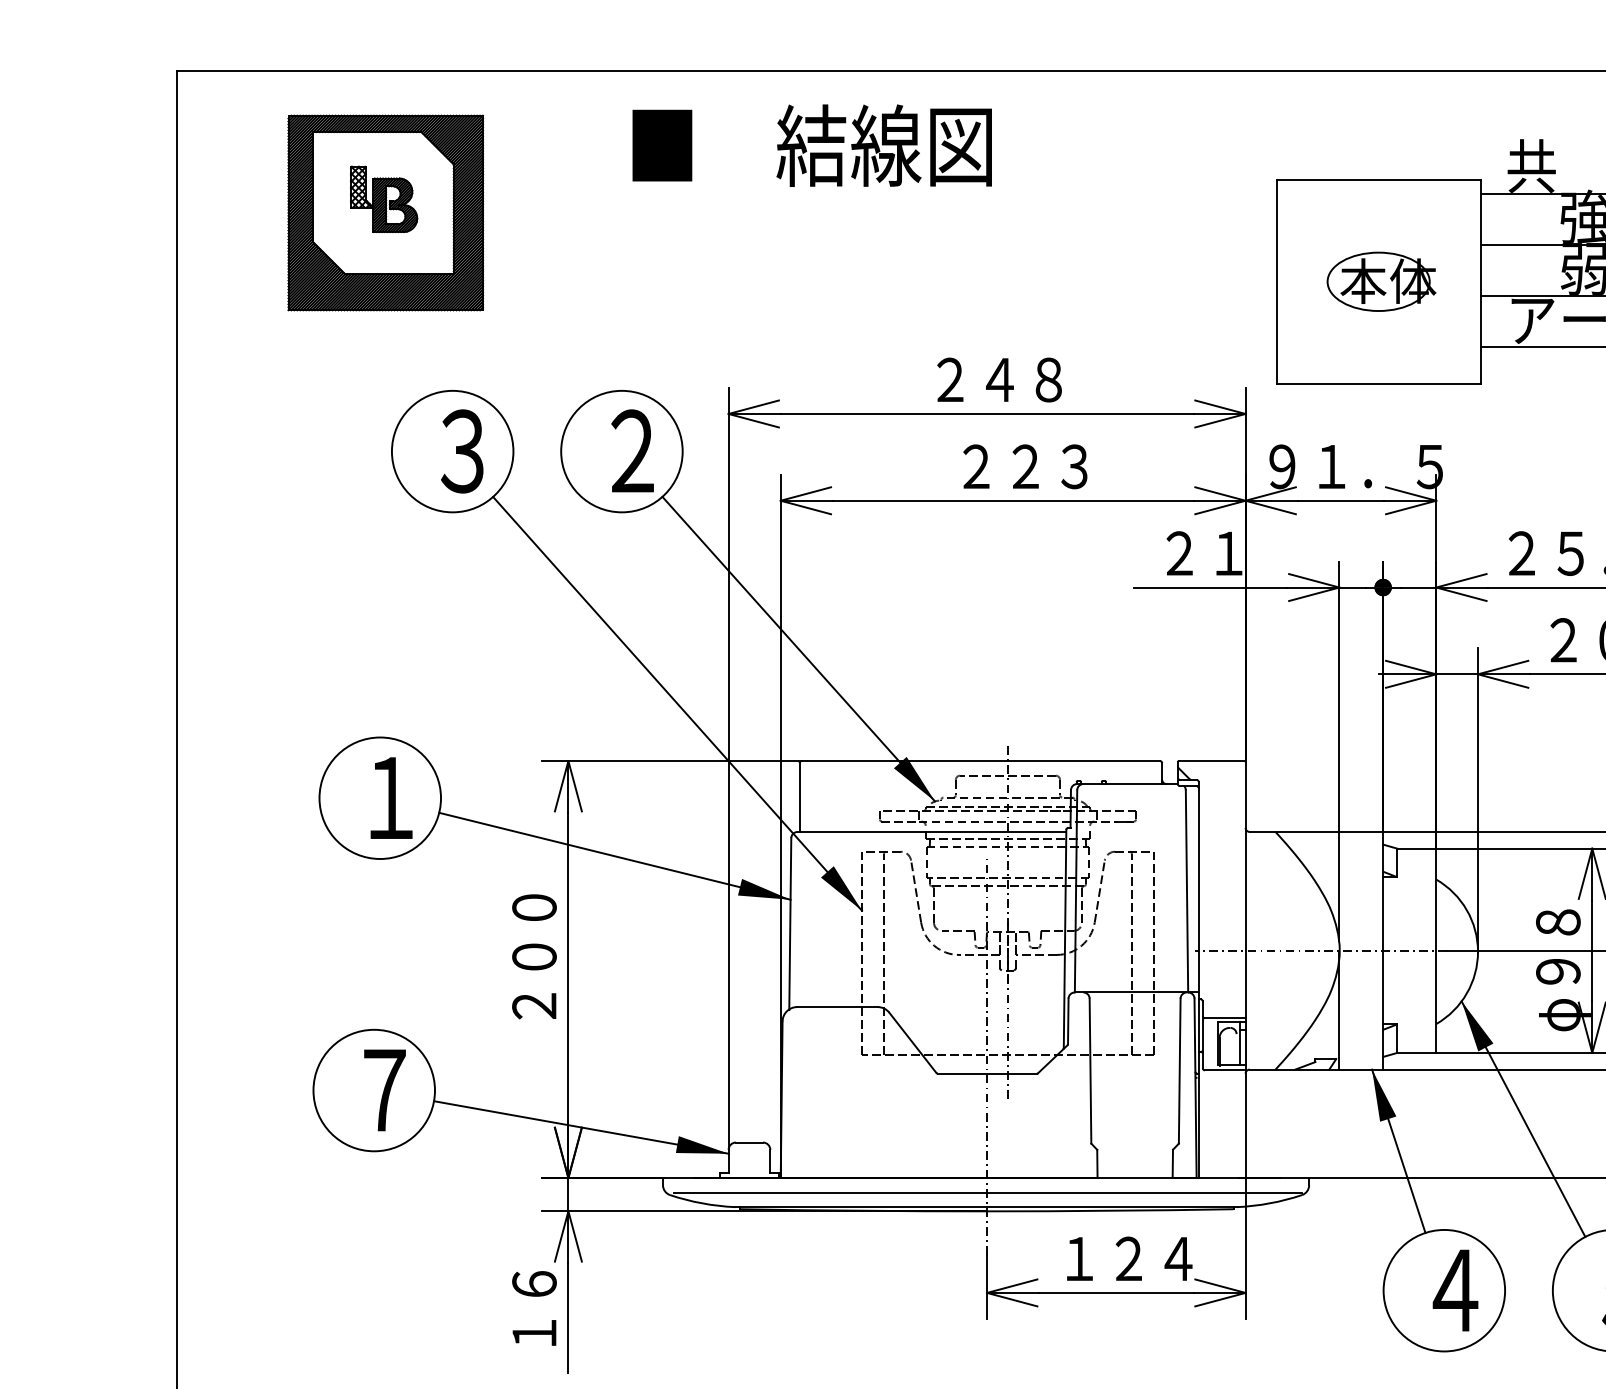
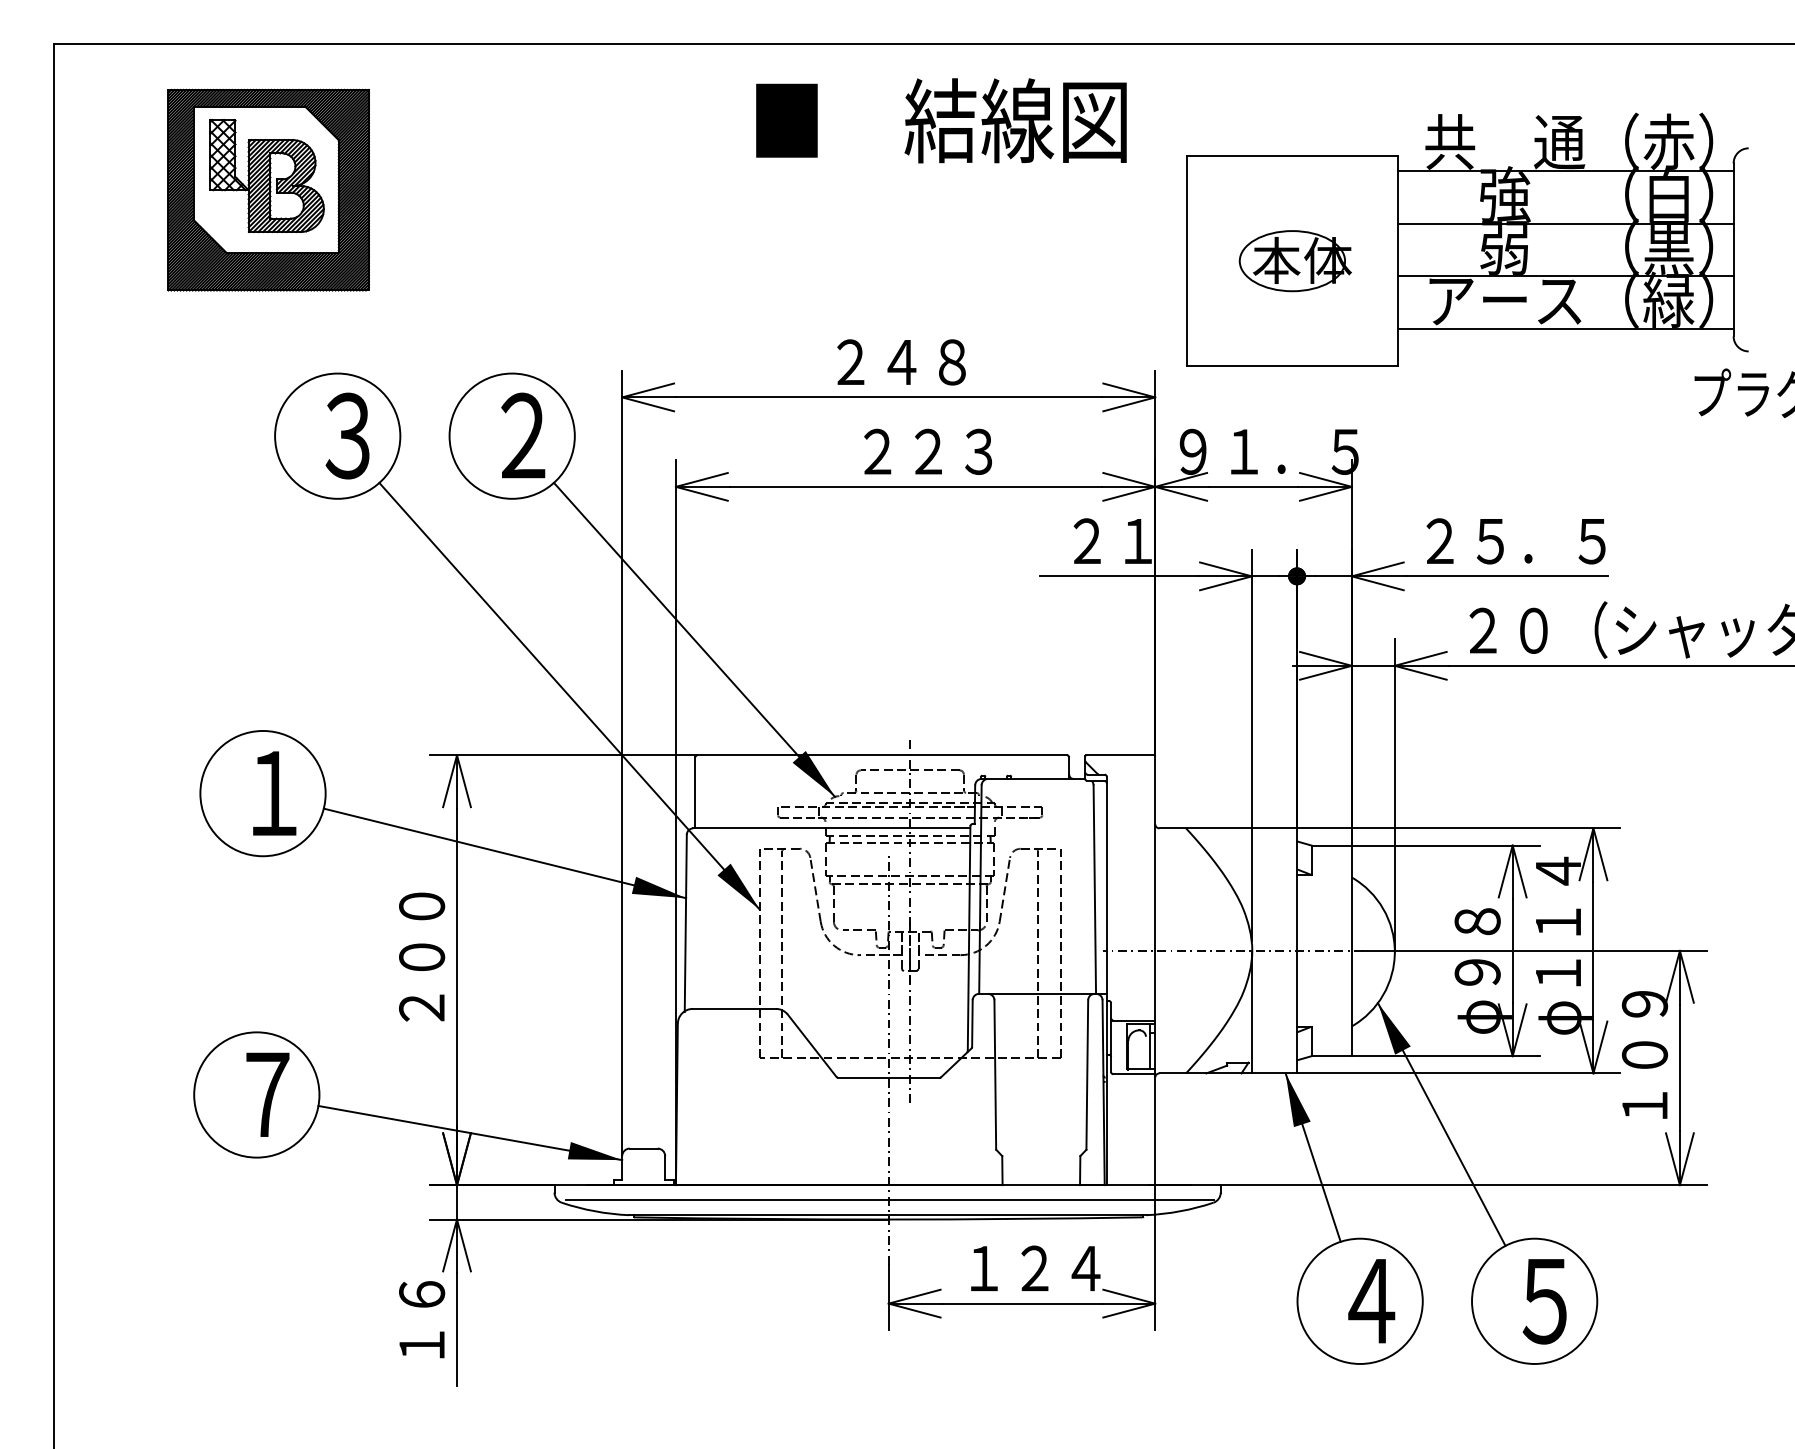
text: (812, 145) -> (941, 120), moved
part: (383, 199) -> (266, 176), size x1.67

